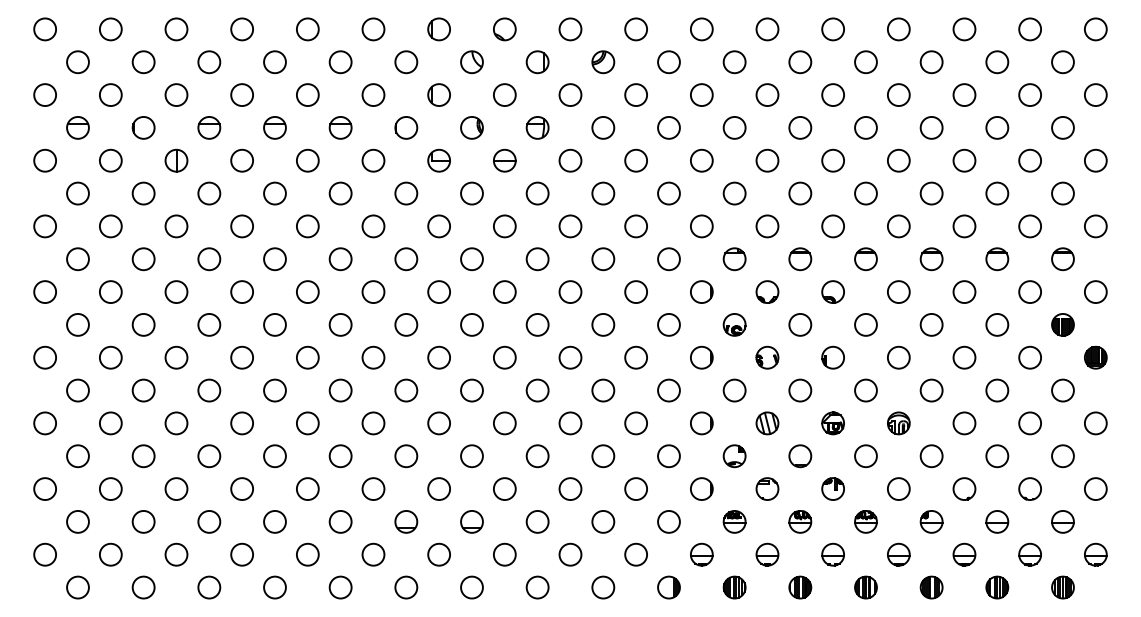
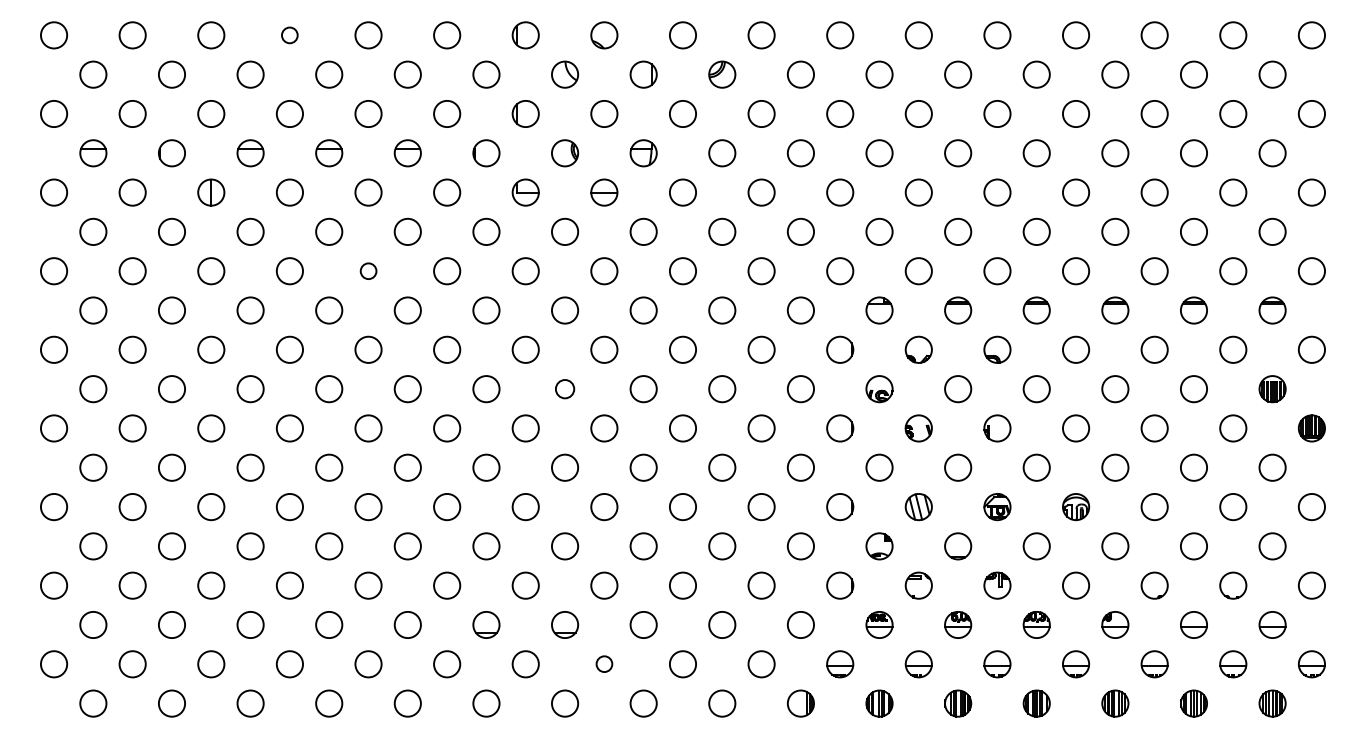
circle: (241, 29) -> (289, 35), size x0.6
circle: (307, 226) -> (368, 271), size x0.6
circle: (471, 324) -> (564, 388), size x0.7
circle: (504, 554) -> (603, 664), size x0.6

